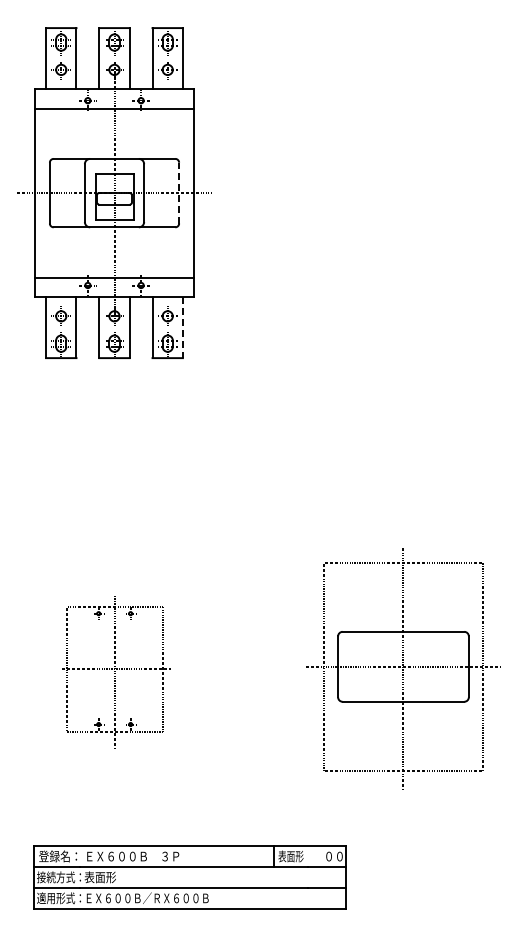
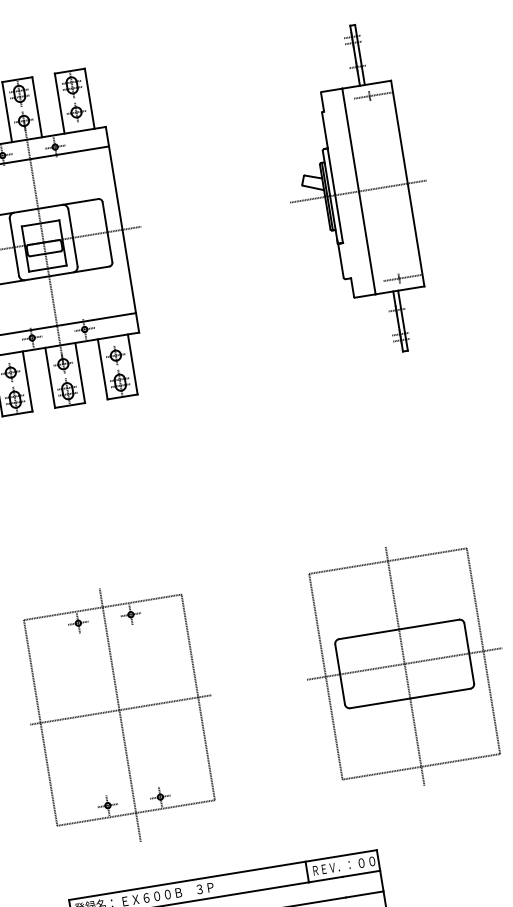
line: (179, 192) -> (107, 231), dashed -> solid
part: (432, 192) -> (357, 191), added
line: (182, 328) -> (132, 365), dashed -> solid
part: (114, 672) -> (120, 715), size x1.67
text: (297, 856) -> (330, 868), 表面形 -> ＲＥＶ．：

